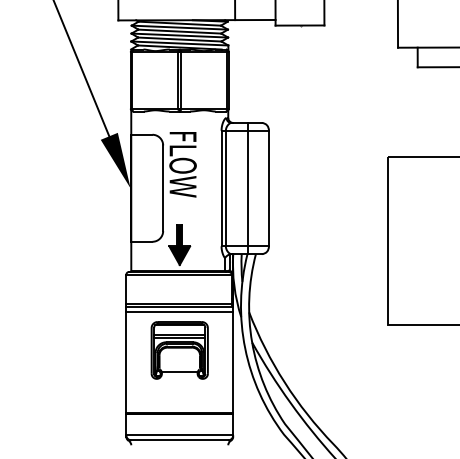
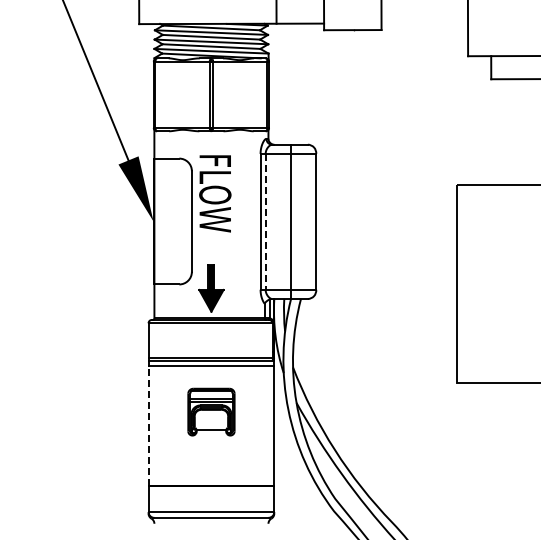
line: (225, 188) -> (265, 221), solid -> dashed
part: (179, 349) -> (211, 411), size x0.7
line: (126, 362) -> (148, 426), solid -> dashed

